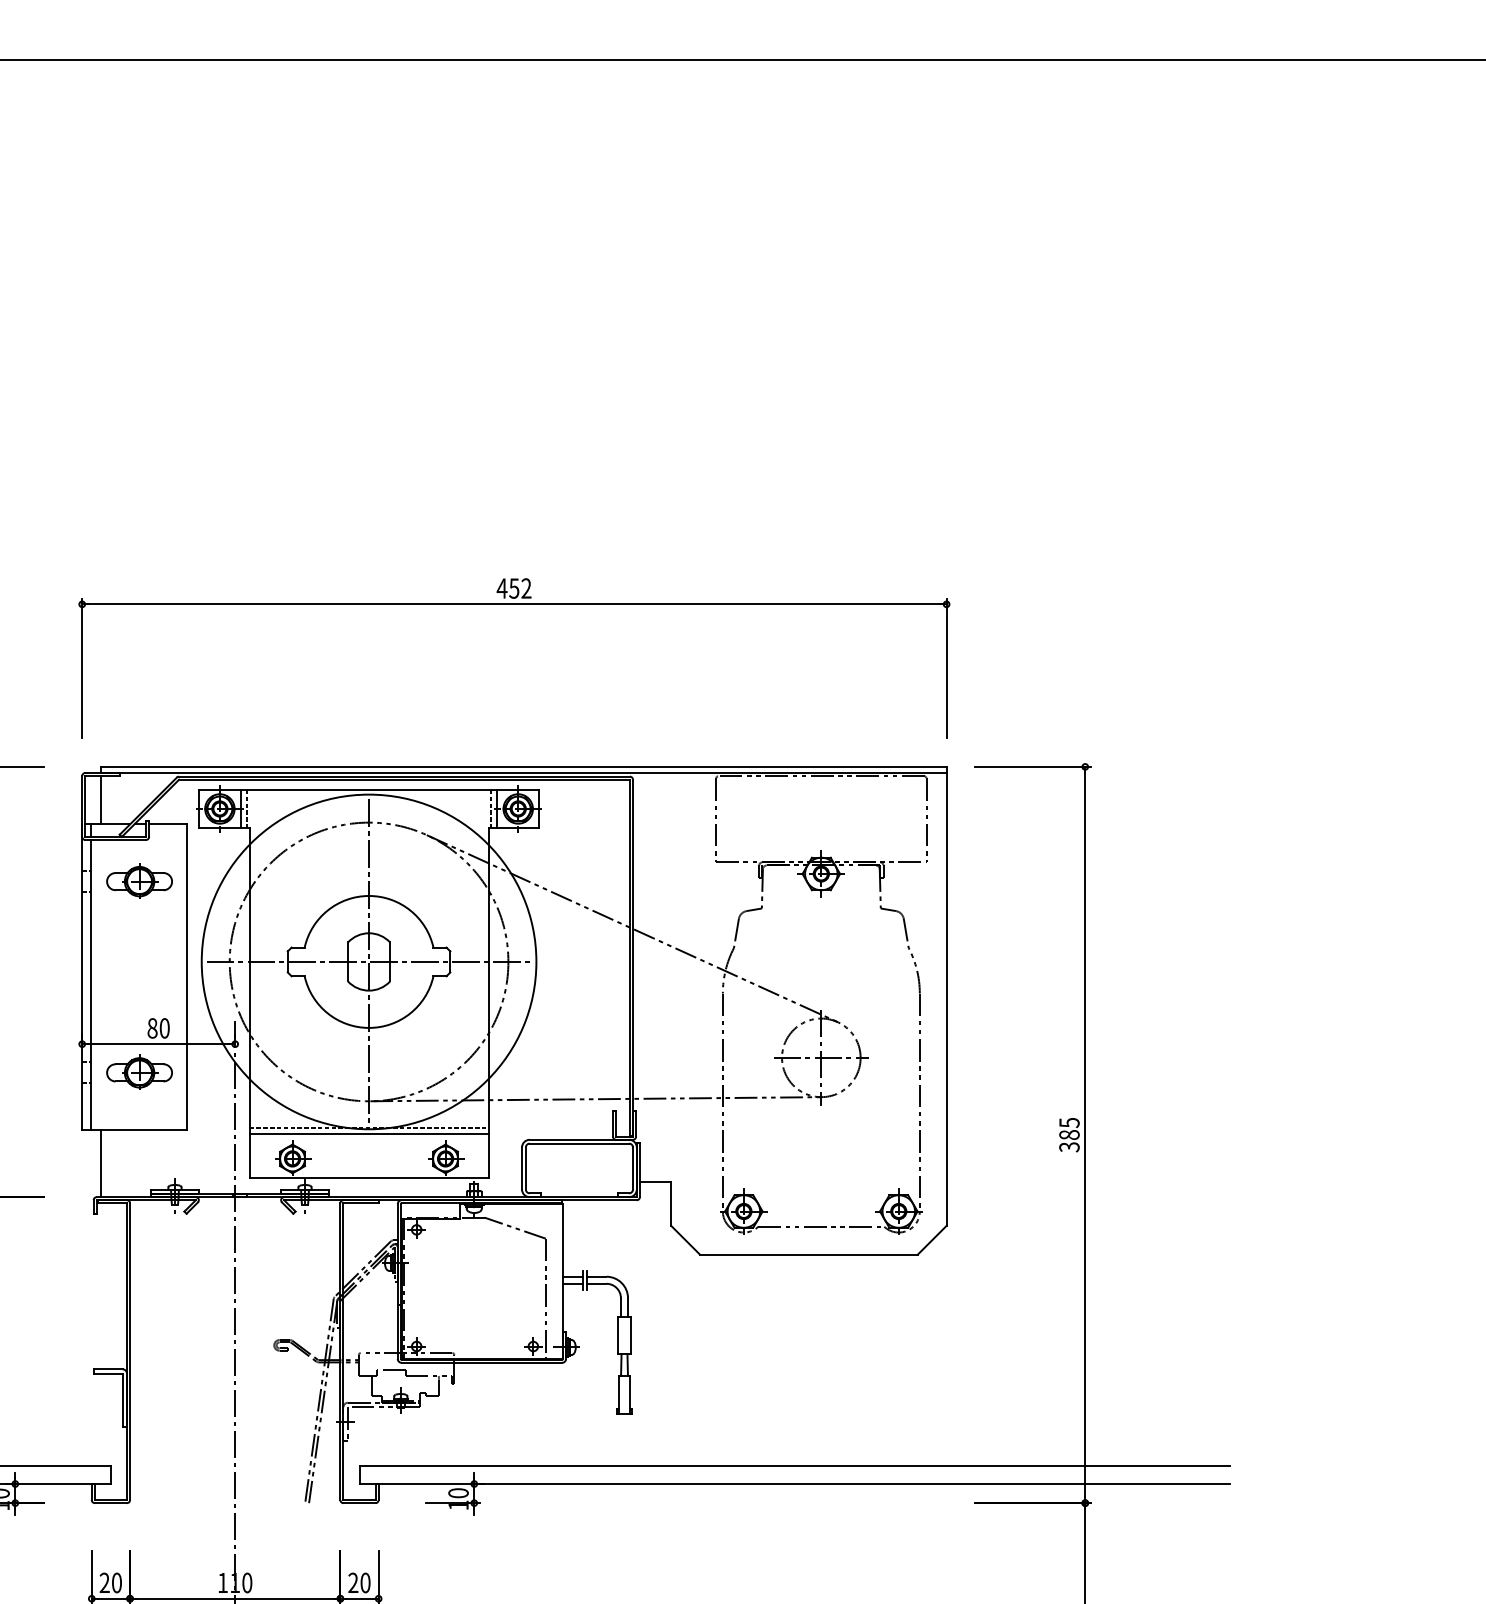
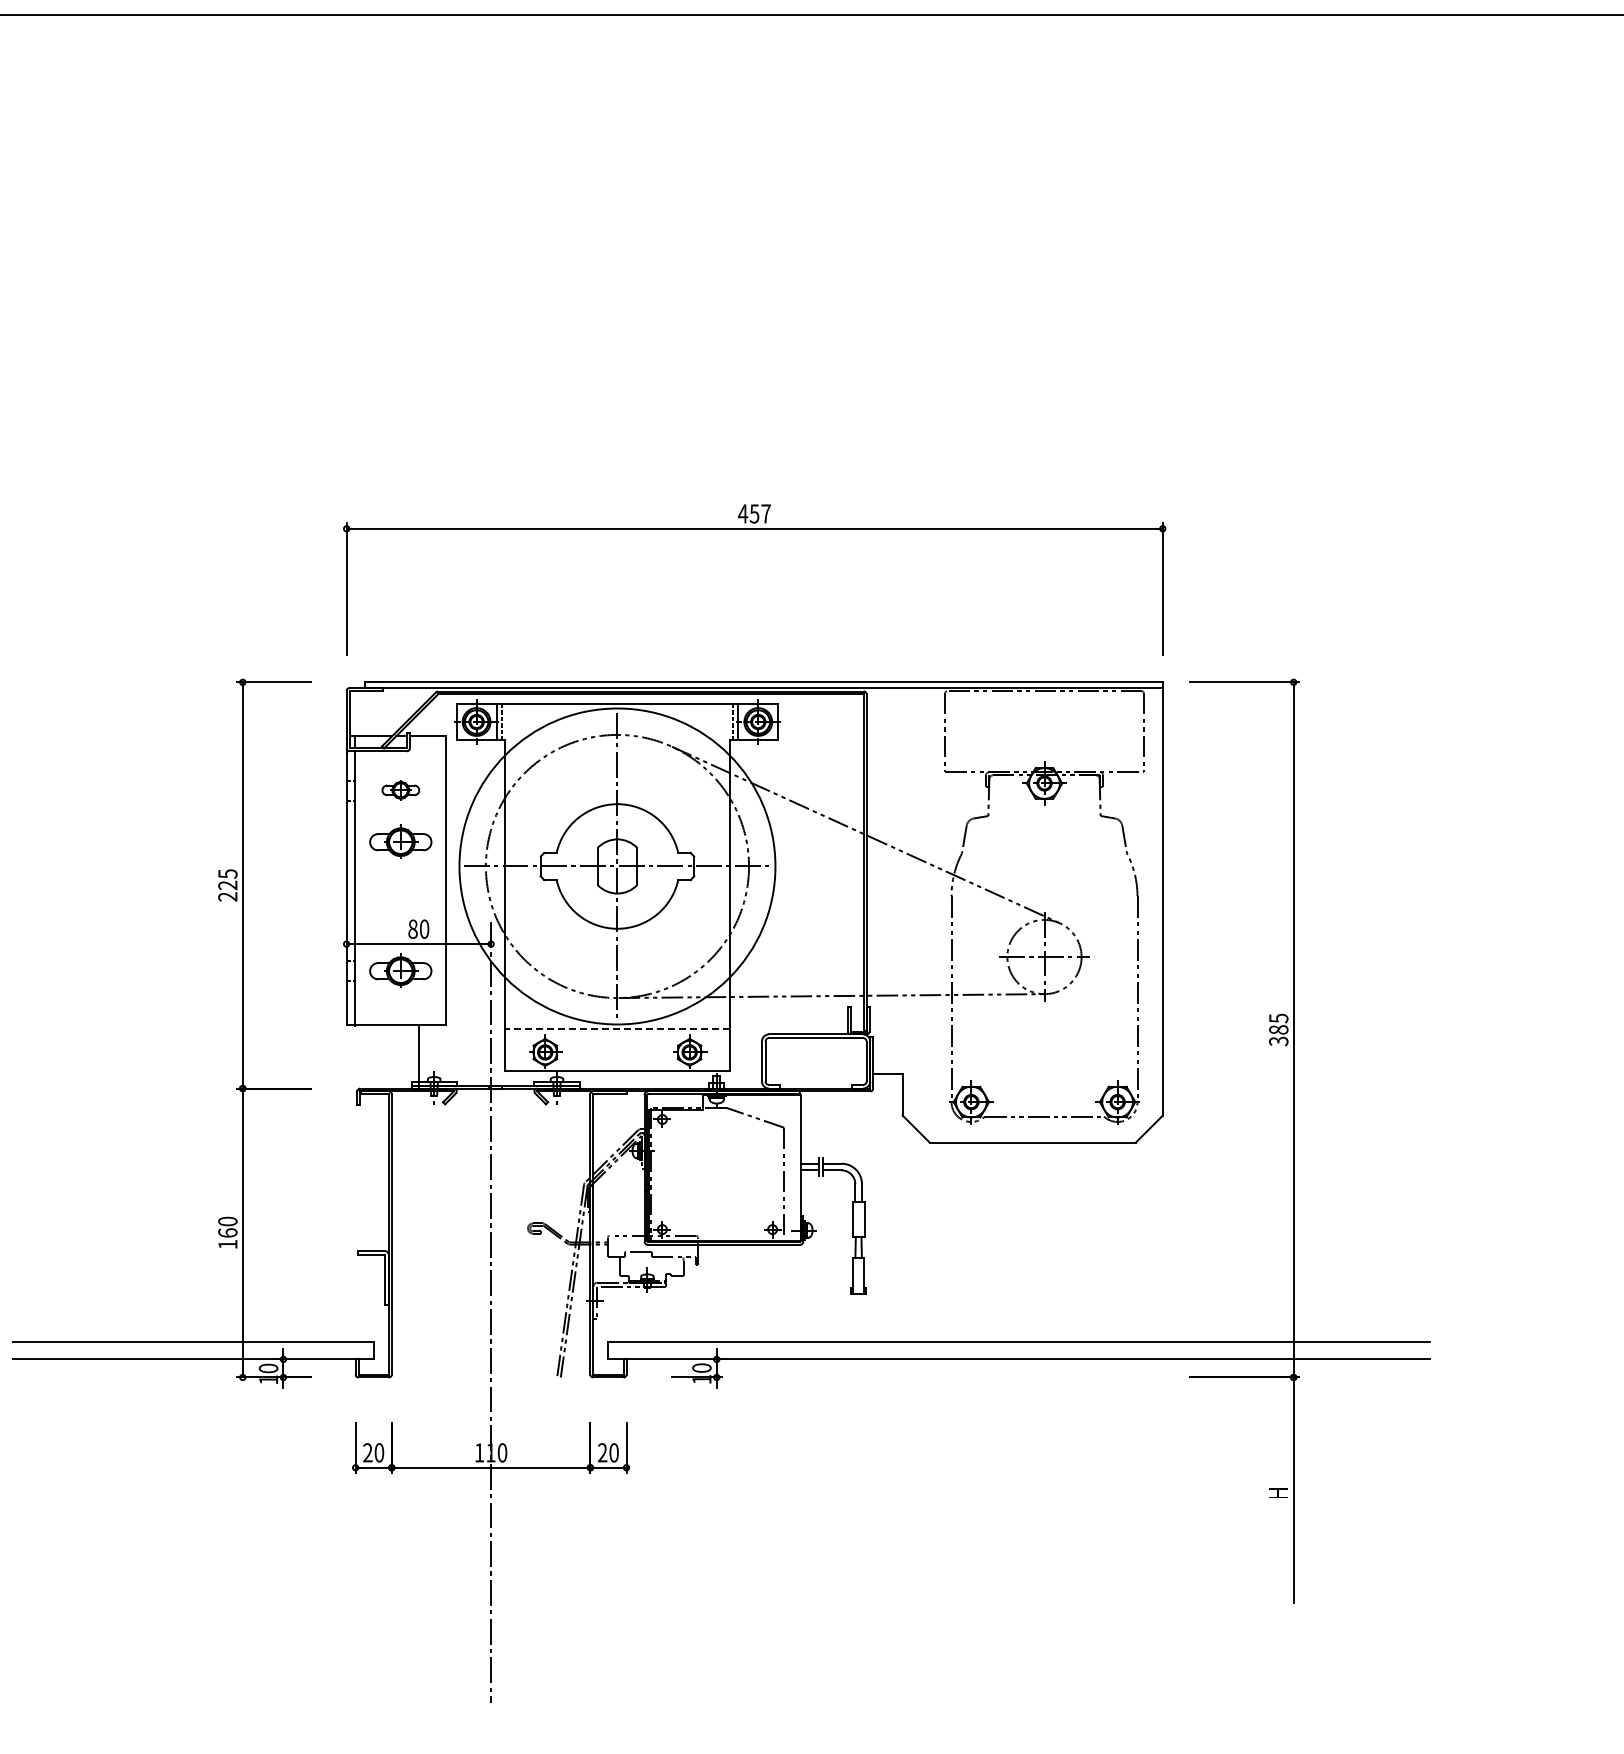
text: (525, 588) -> (765, 513), 452 -> 457
line: (101, 799) -> (364, 713), removed
part: (139, 880) -> (400, 789), size x0.6
part: (139, 935) -> (400, 841), added
line: (369, 1128) -> (617, 1023), removed
line: (369, 1134) -> (617, 1029), solid -> dashed
line: (101, 1163) -> (418, 1056), moved

